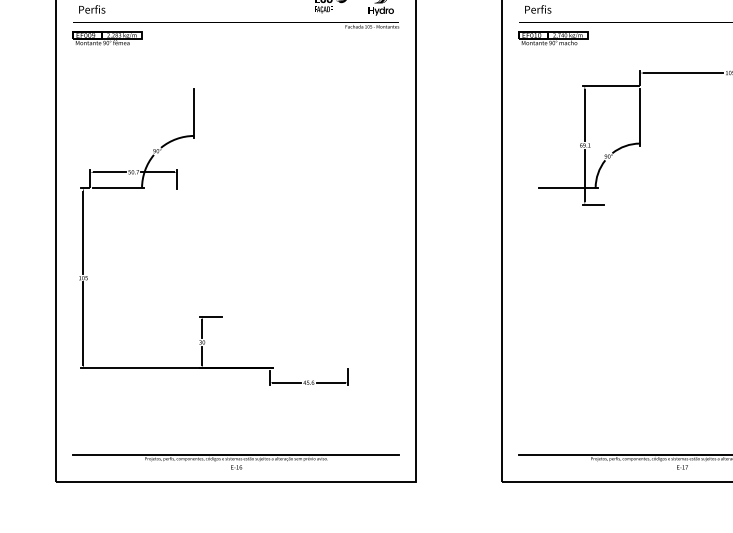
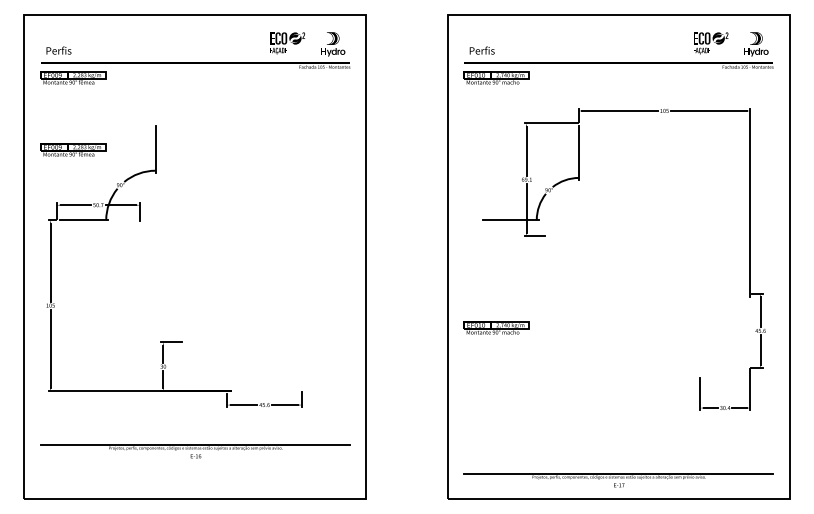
part: (107, 113) -> (73, 149), added
part: (553, 301) -> (496, 327), added
part: (236, 462) -> (195, 451), moved

